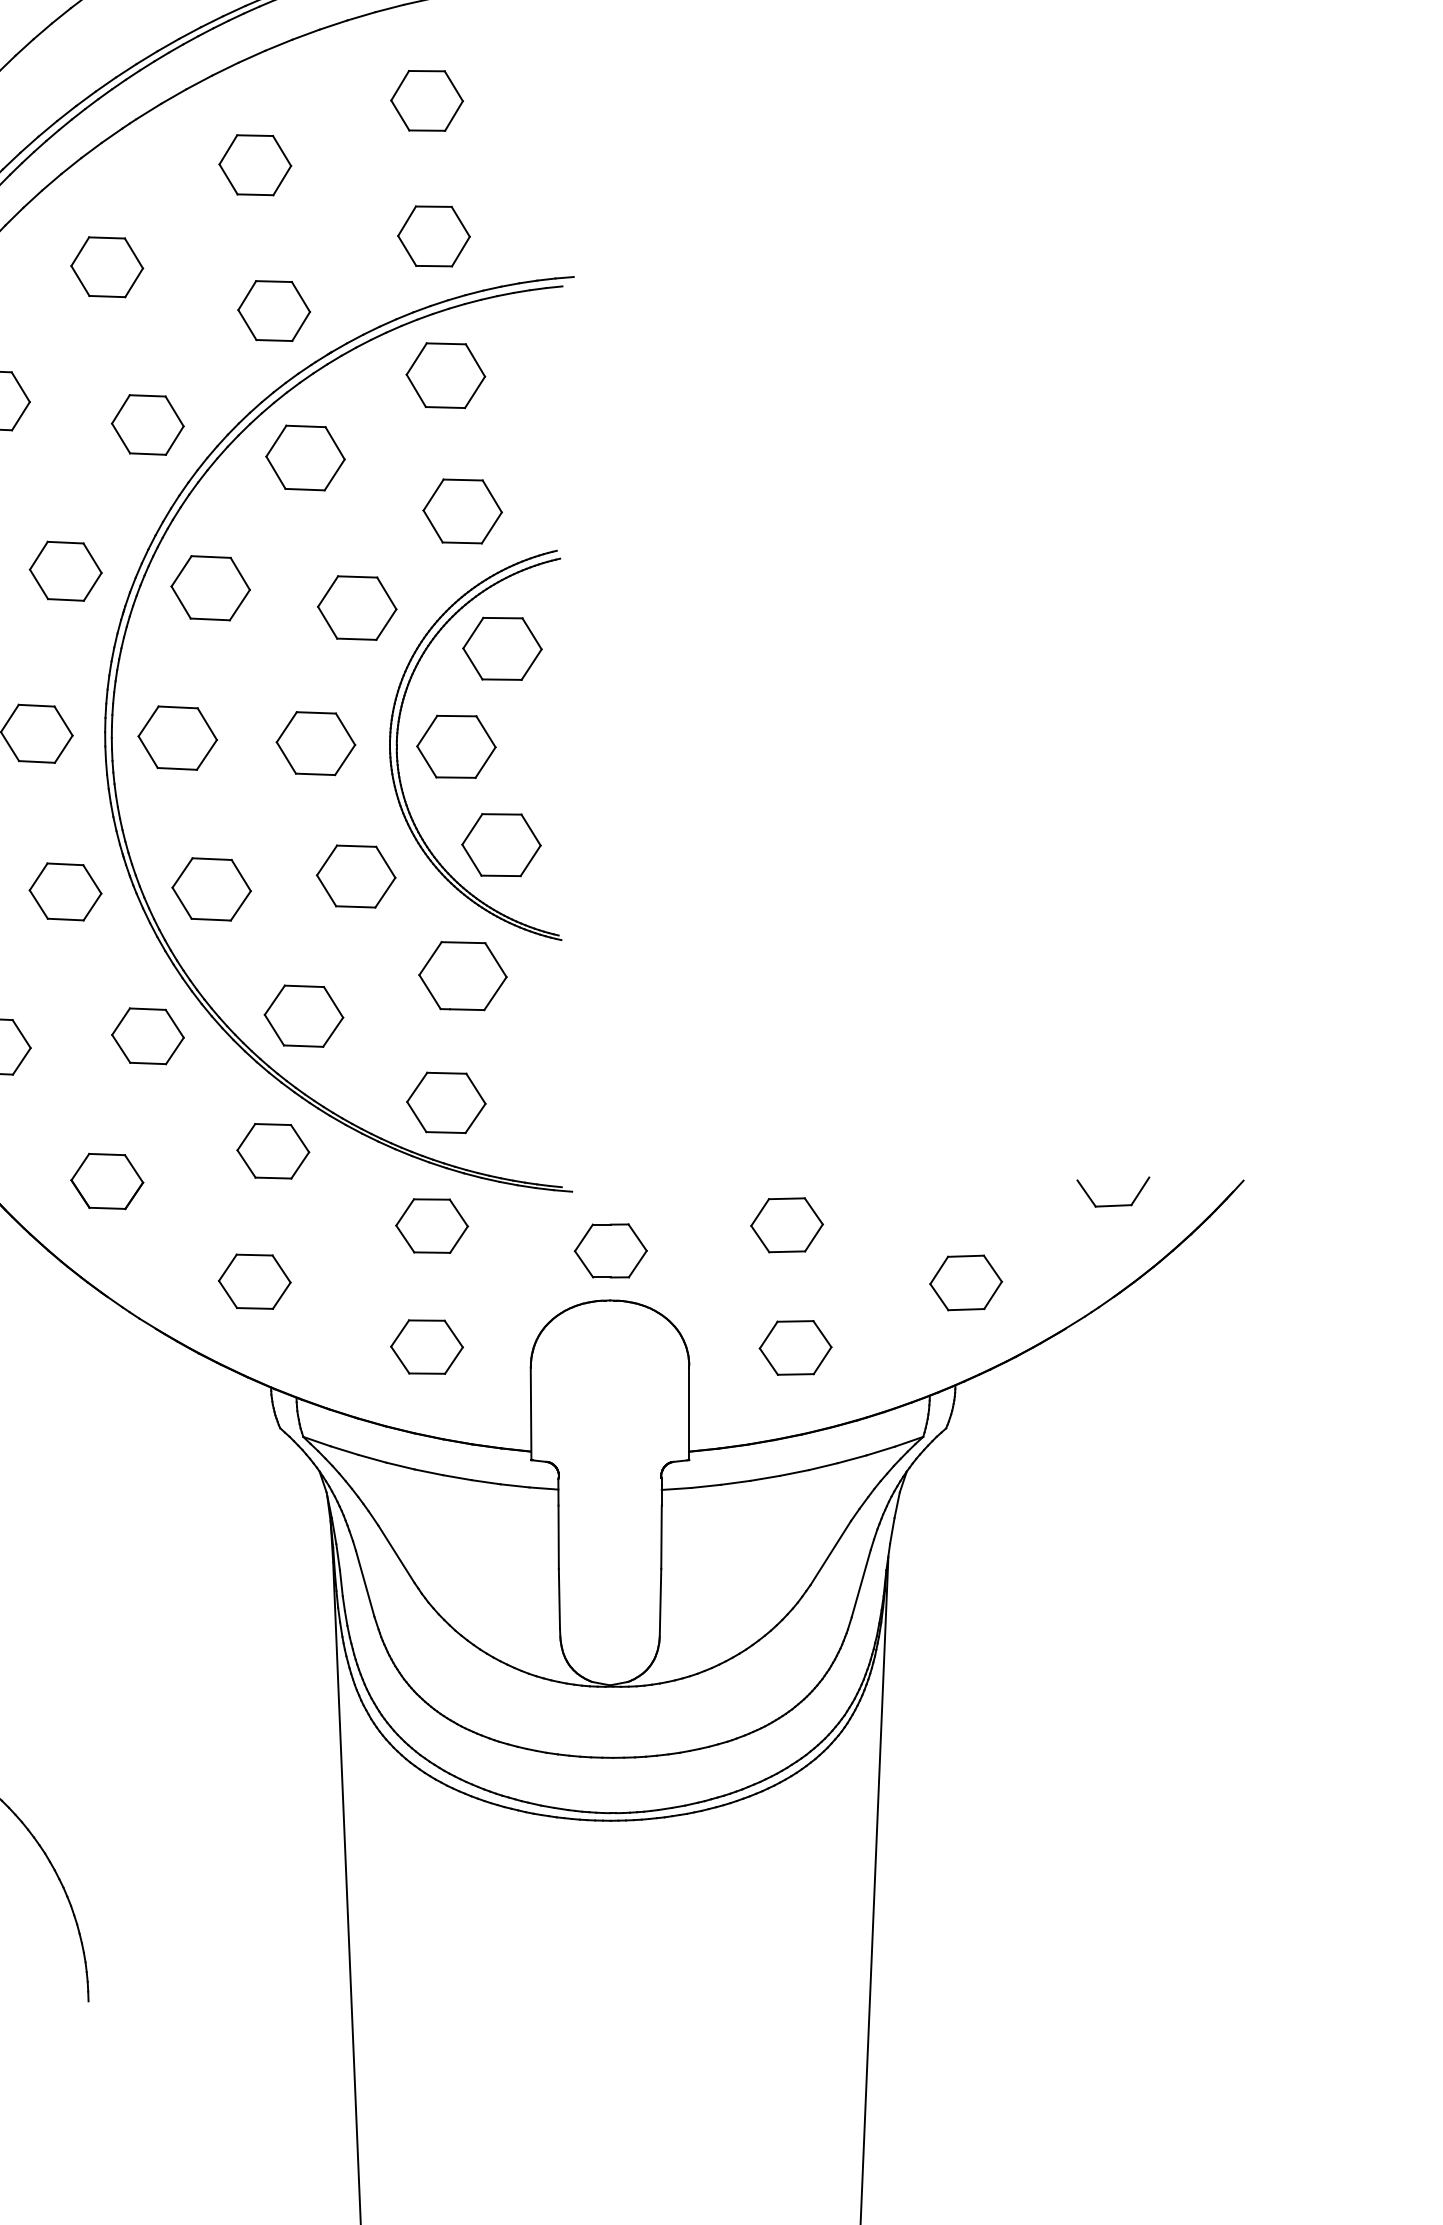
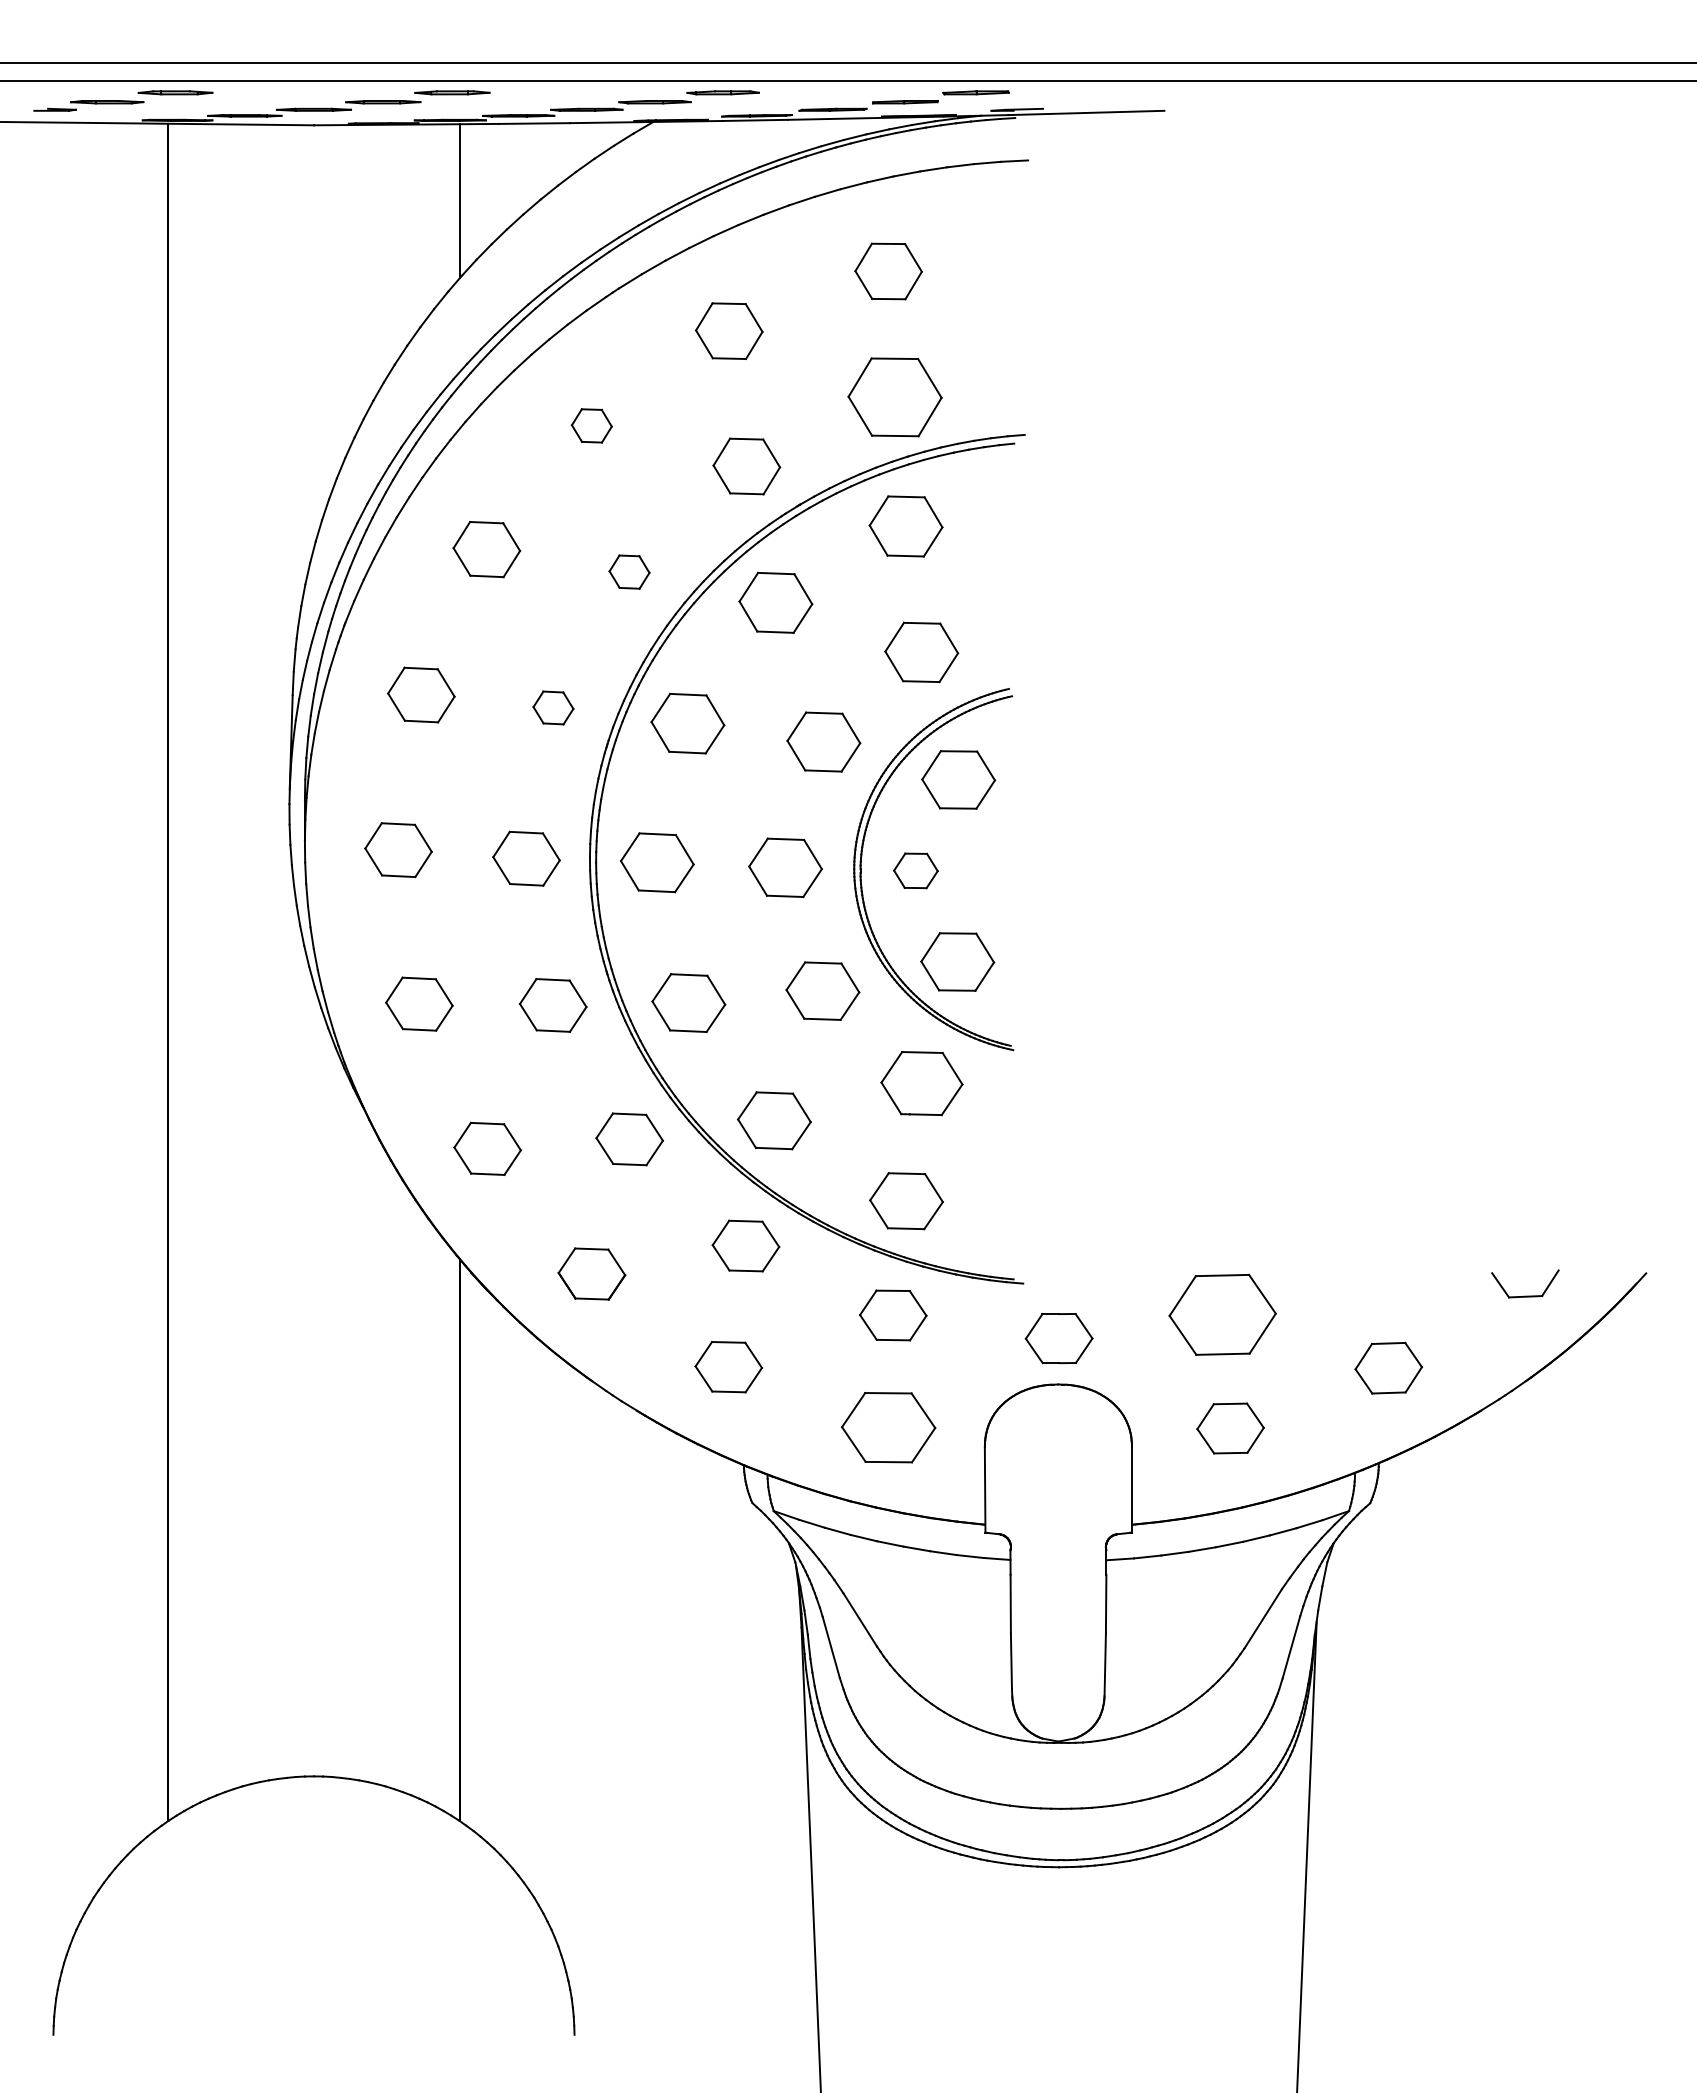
part: (433, 235) -> (894, 396), size x1.4
part: (106, 266) -> (591, 425), size x0.6
part: (147, 424) -> (629, 571), size x0.6
part: (65, 570) -> (553, 707), size x0.6
part: (456, 746) -> (915, 870), size x0.6
part: (786, 1225) -> (1222, 1314), size x1.6
part: (426, 1346) -> (888, 1427), size x1.4

